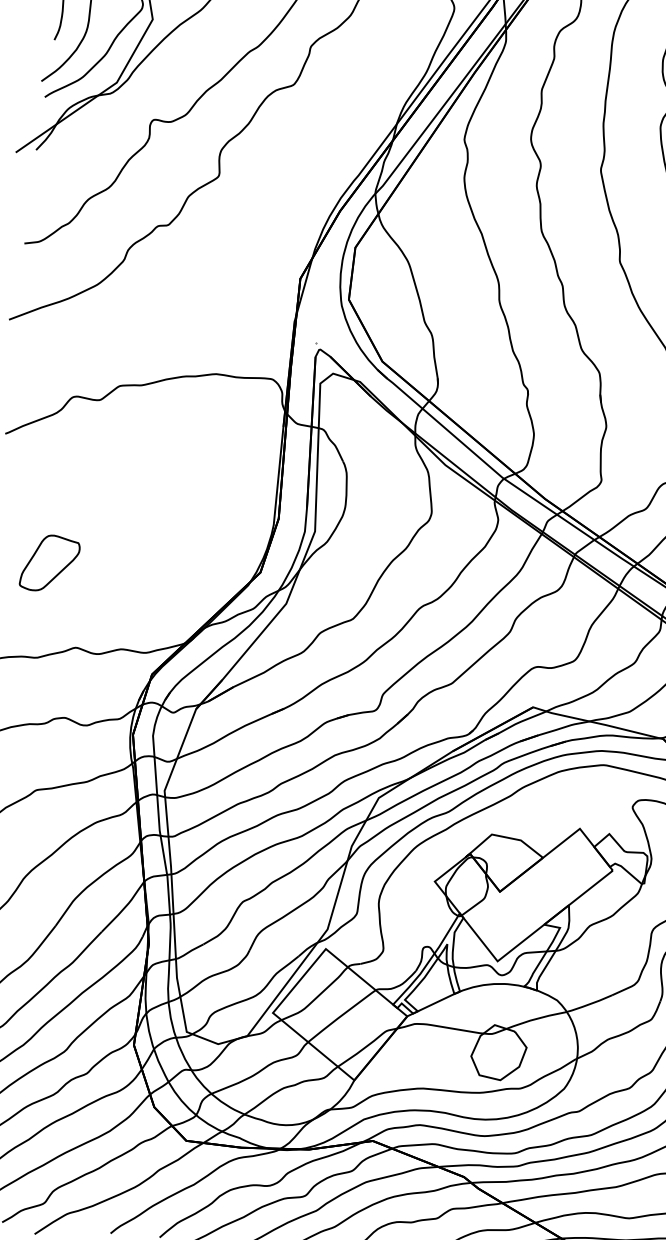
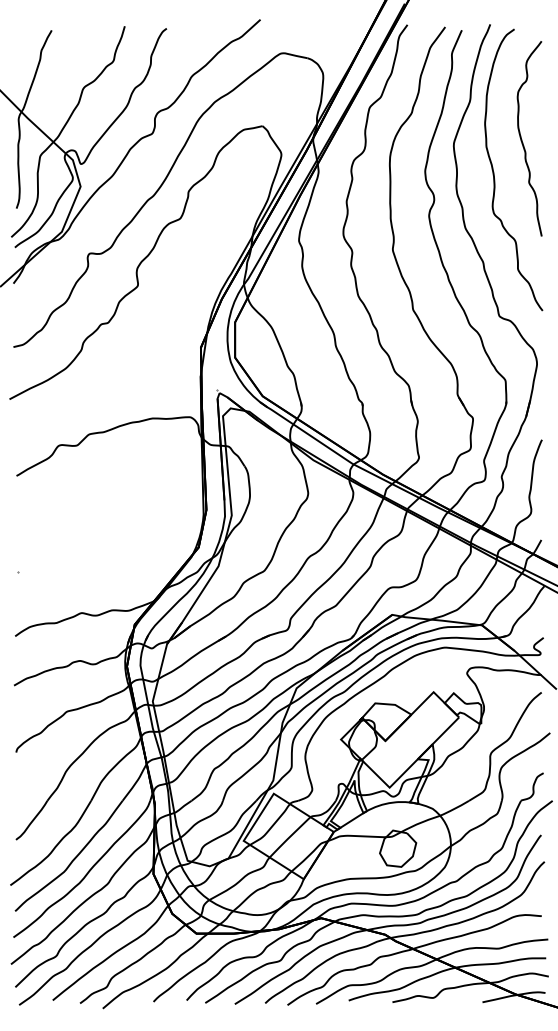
part: (48, 564) -> (56, 559), removed

